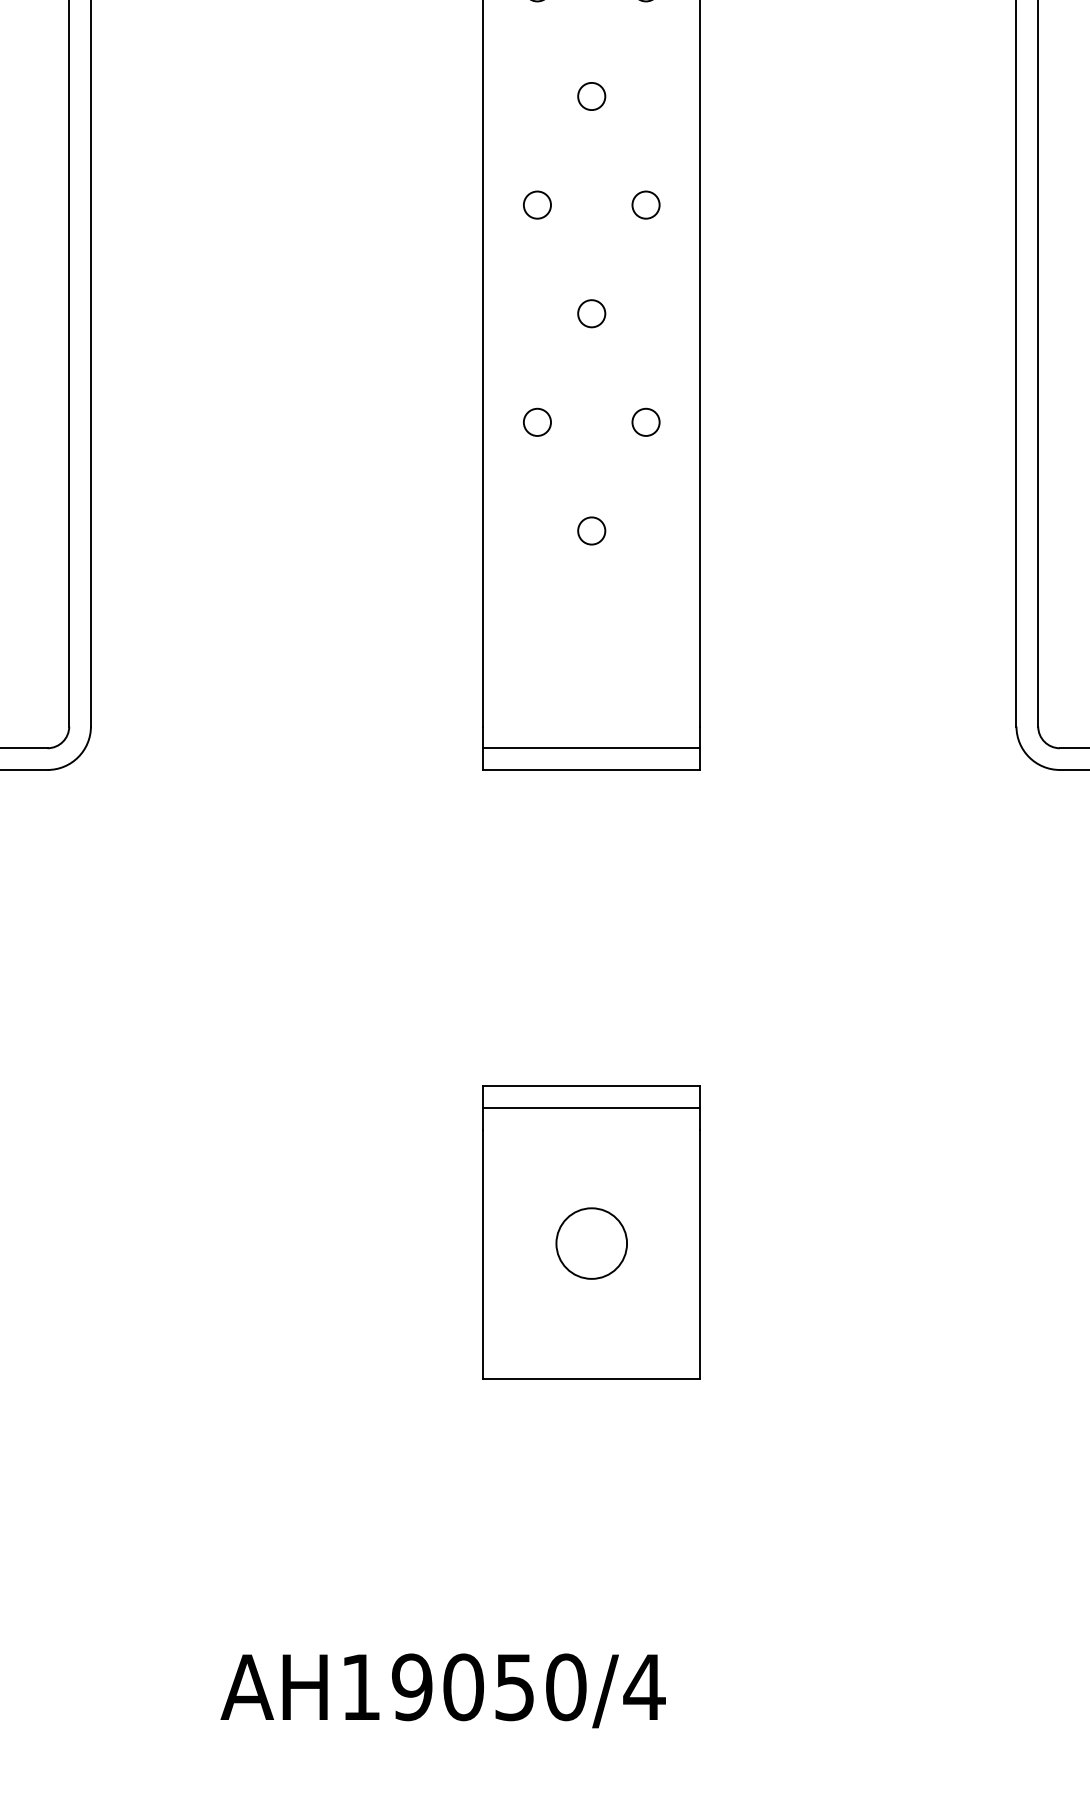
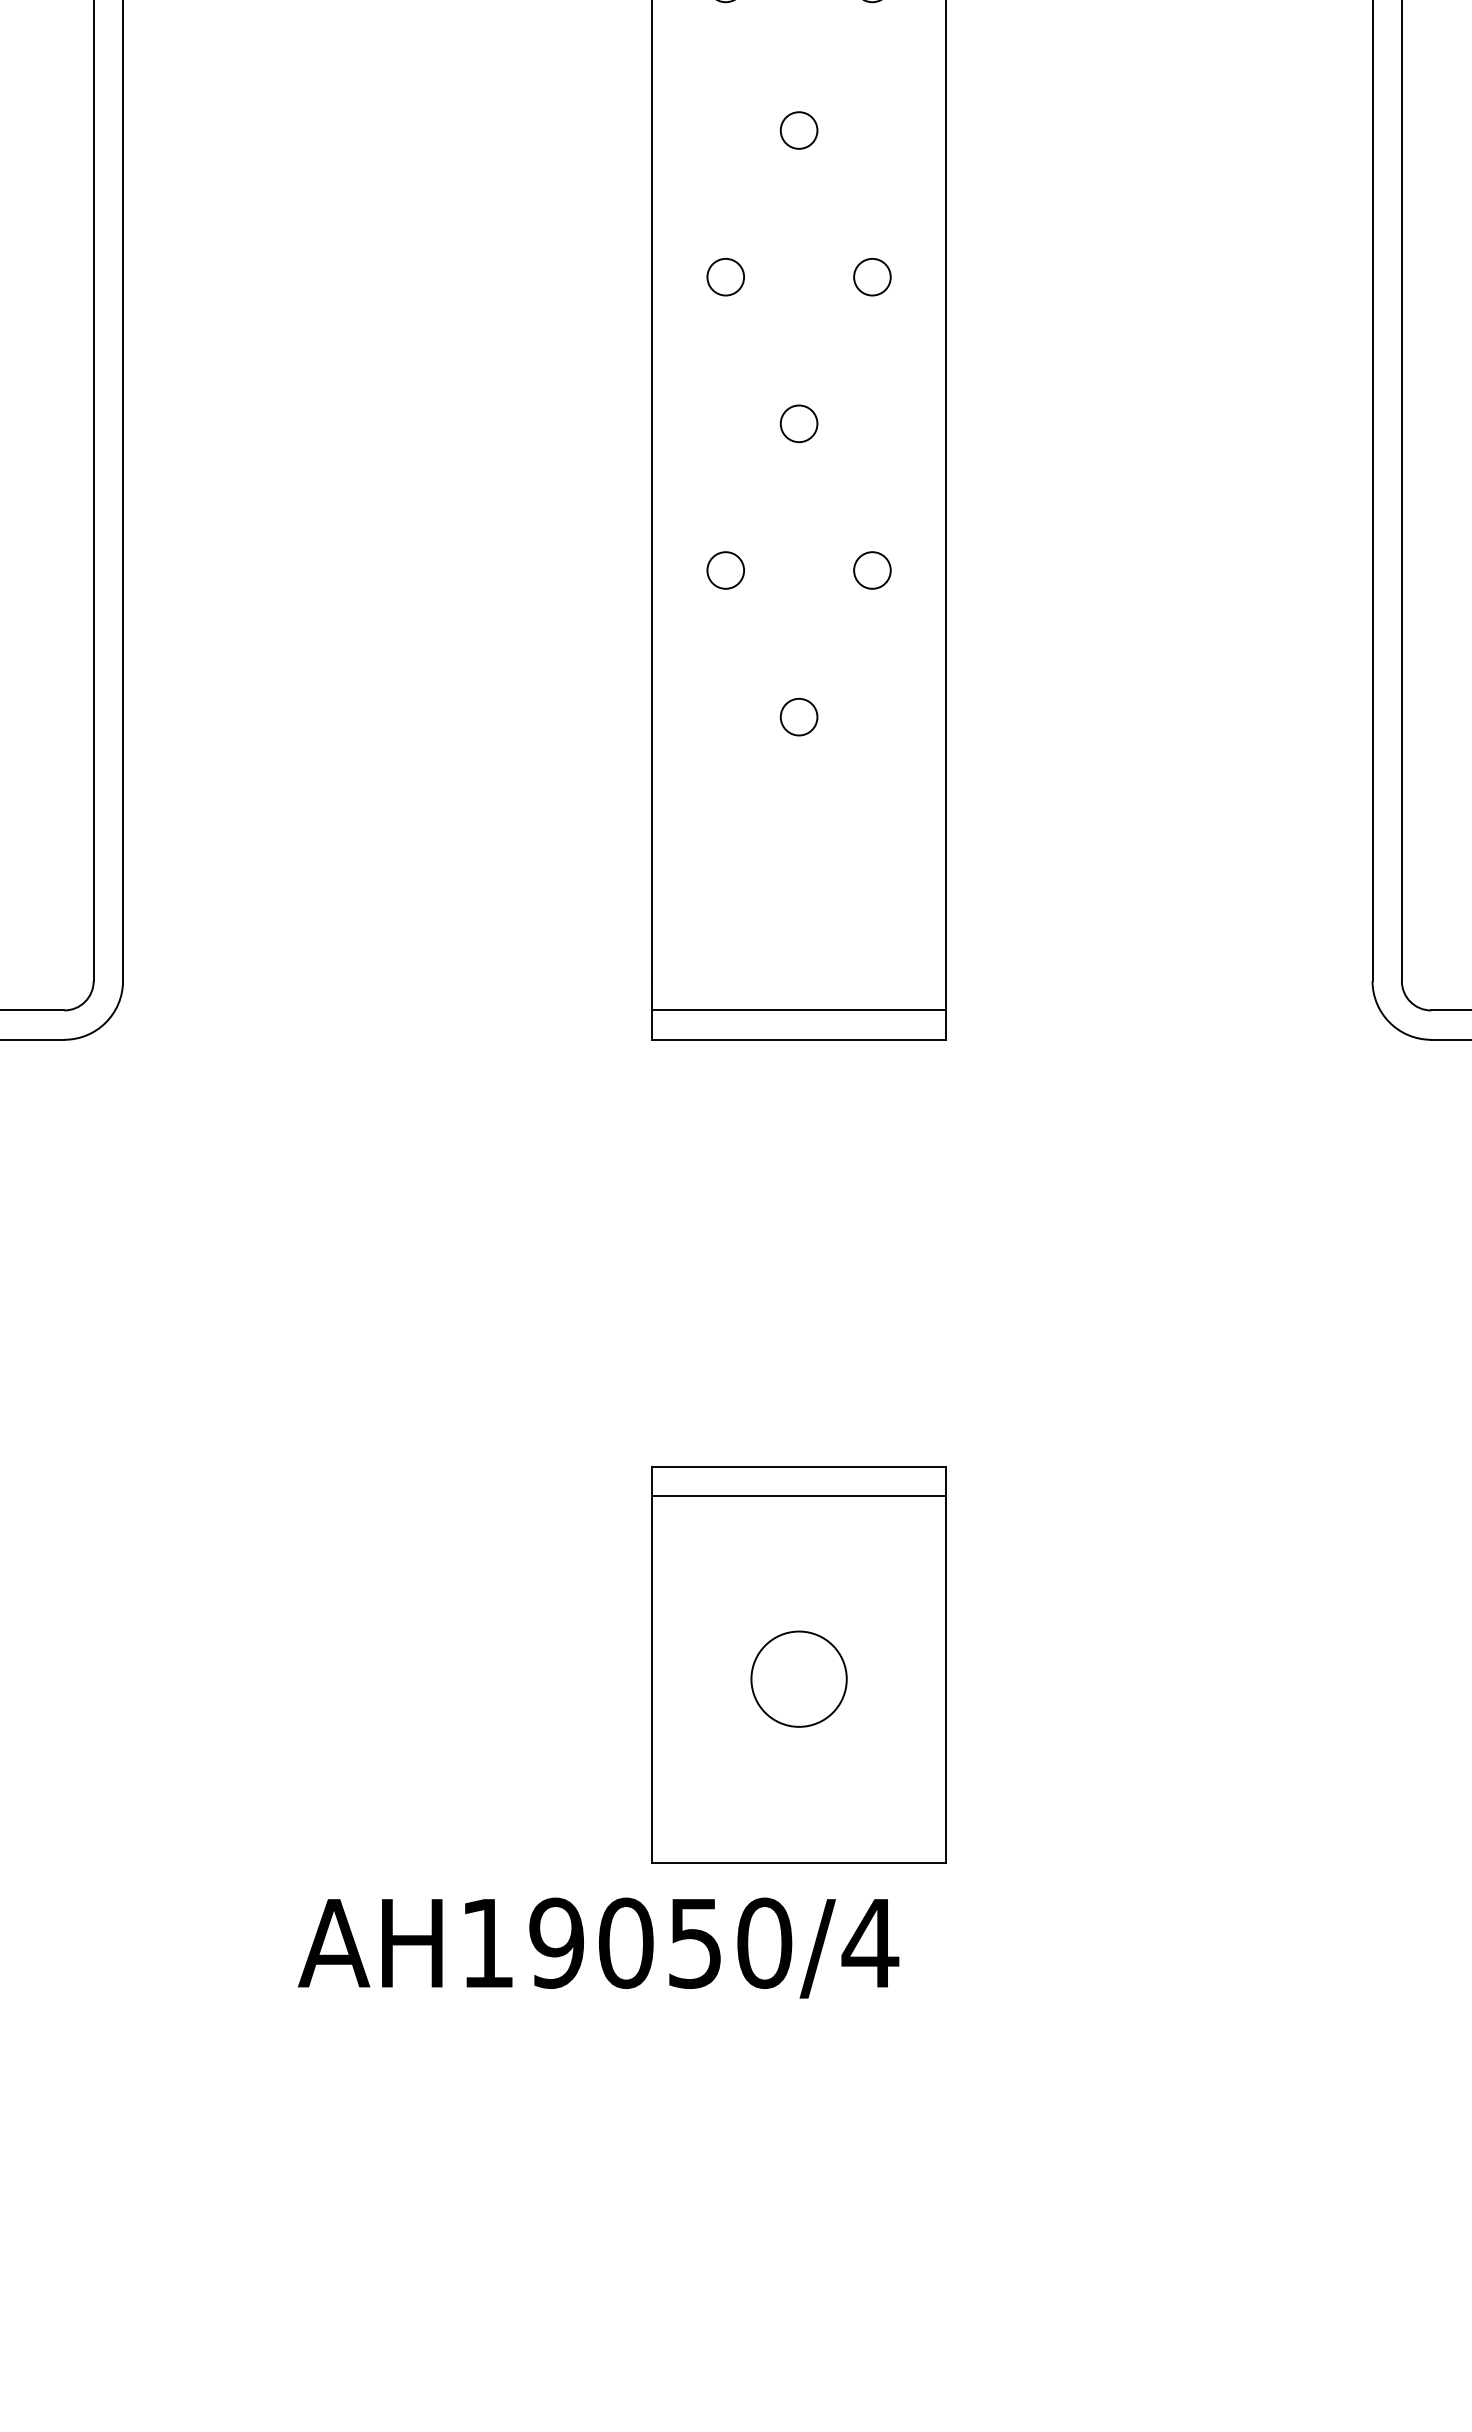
text: (443, 1690) -> (598, 1947), moved

